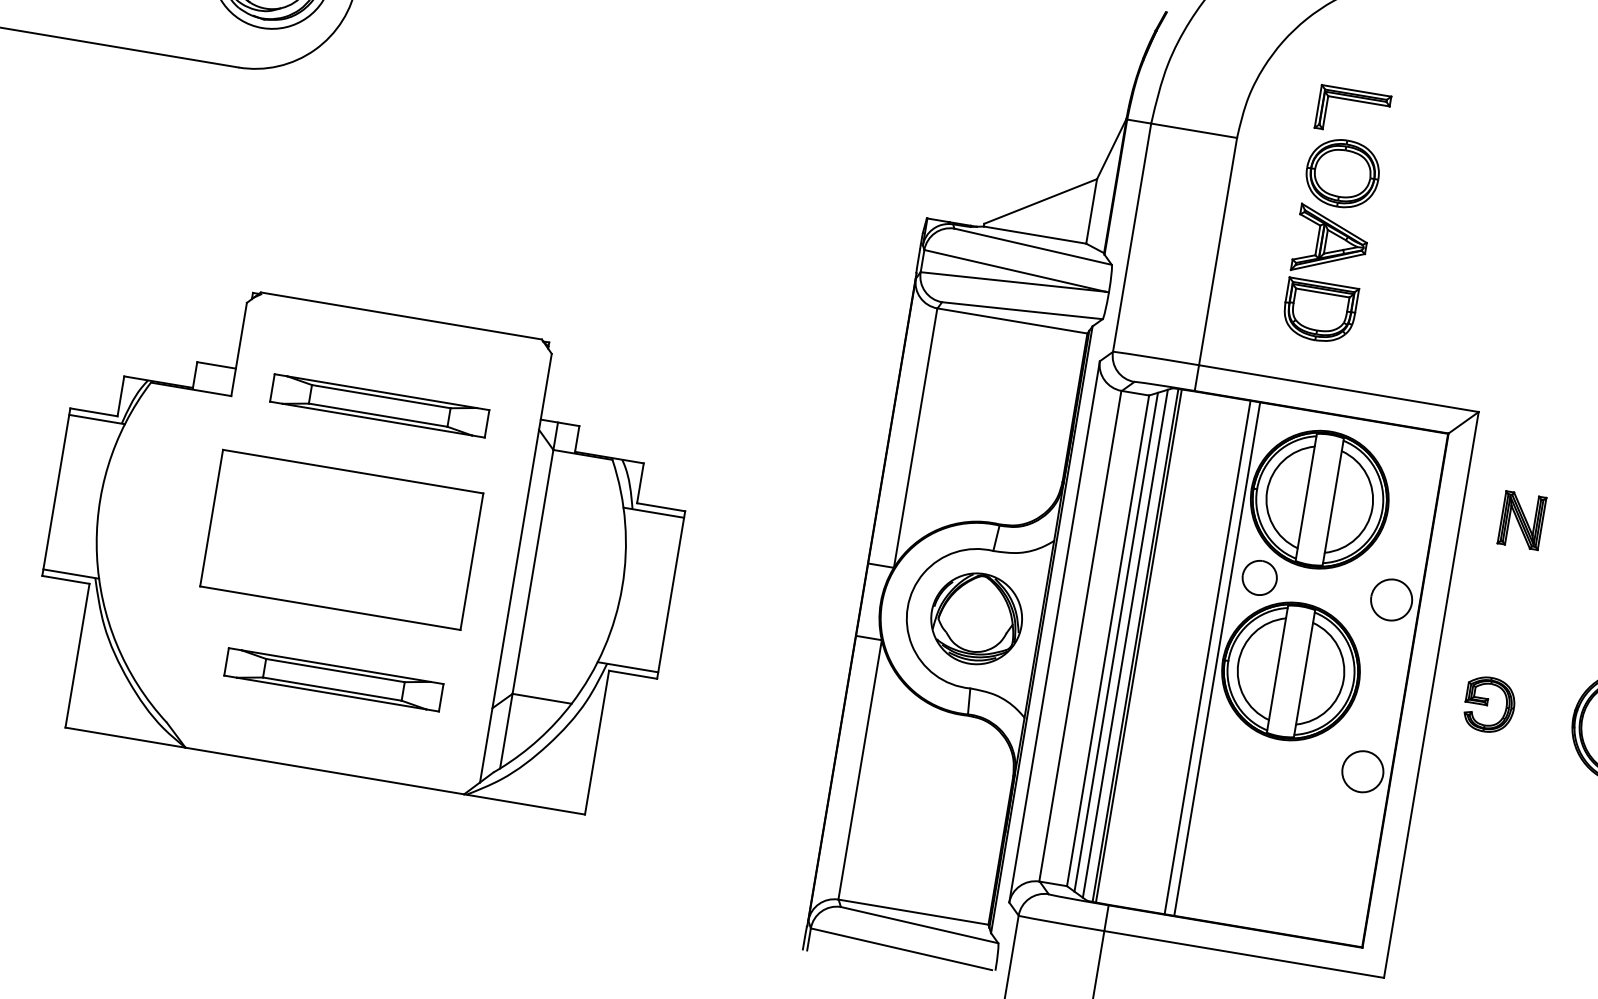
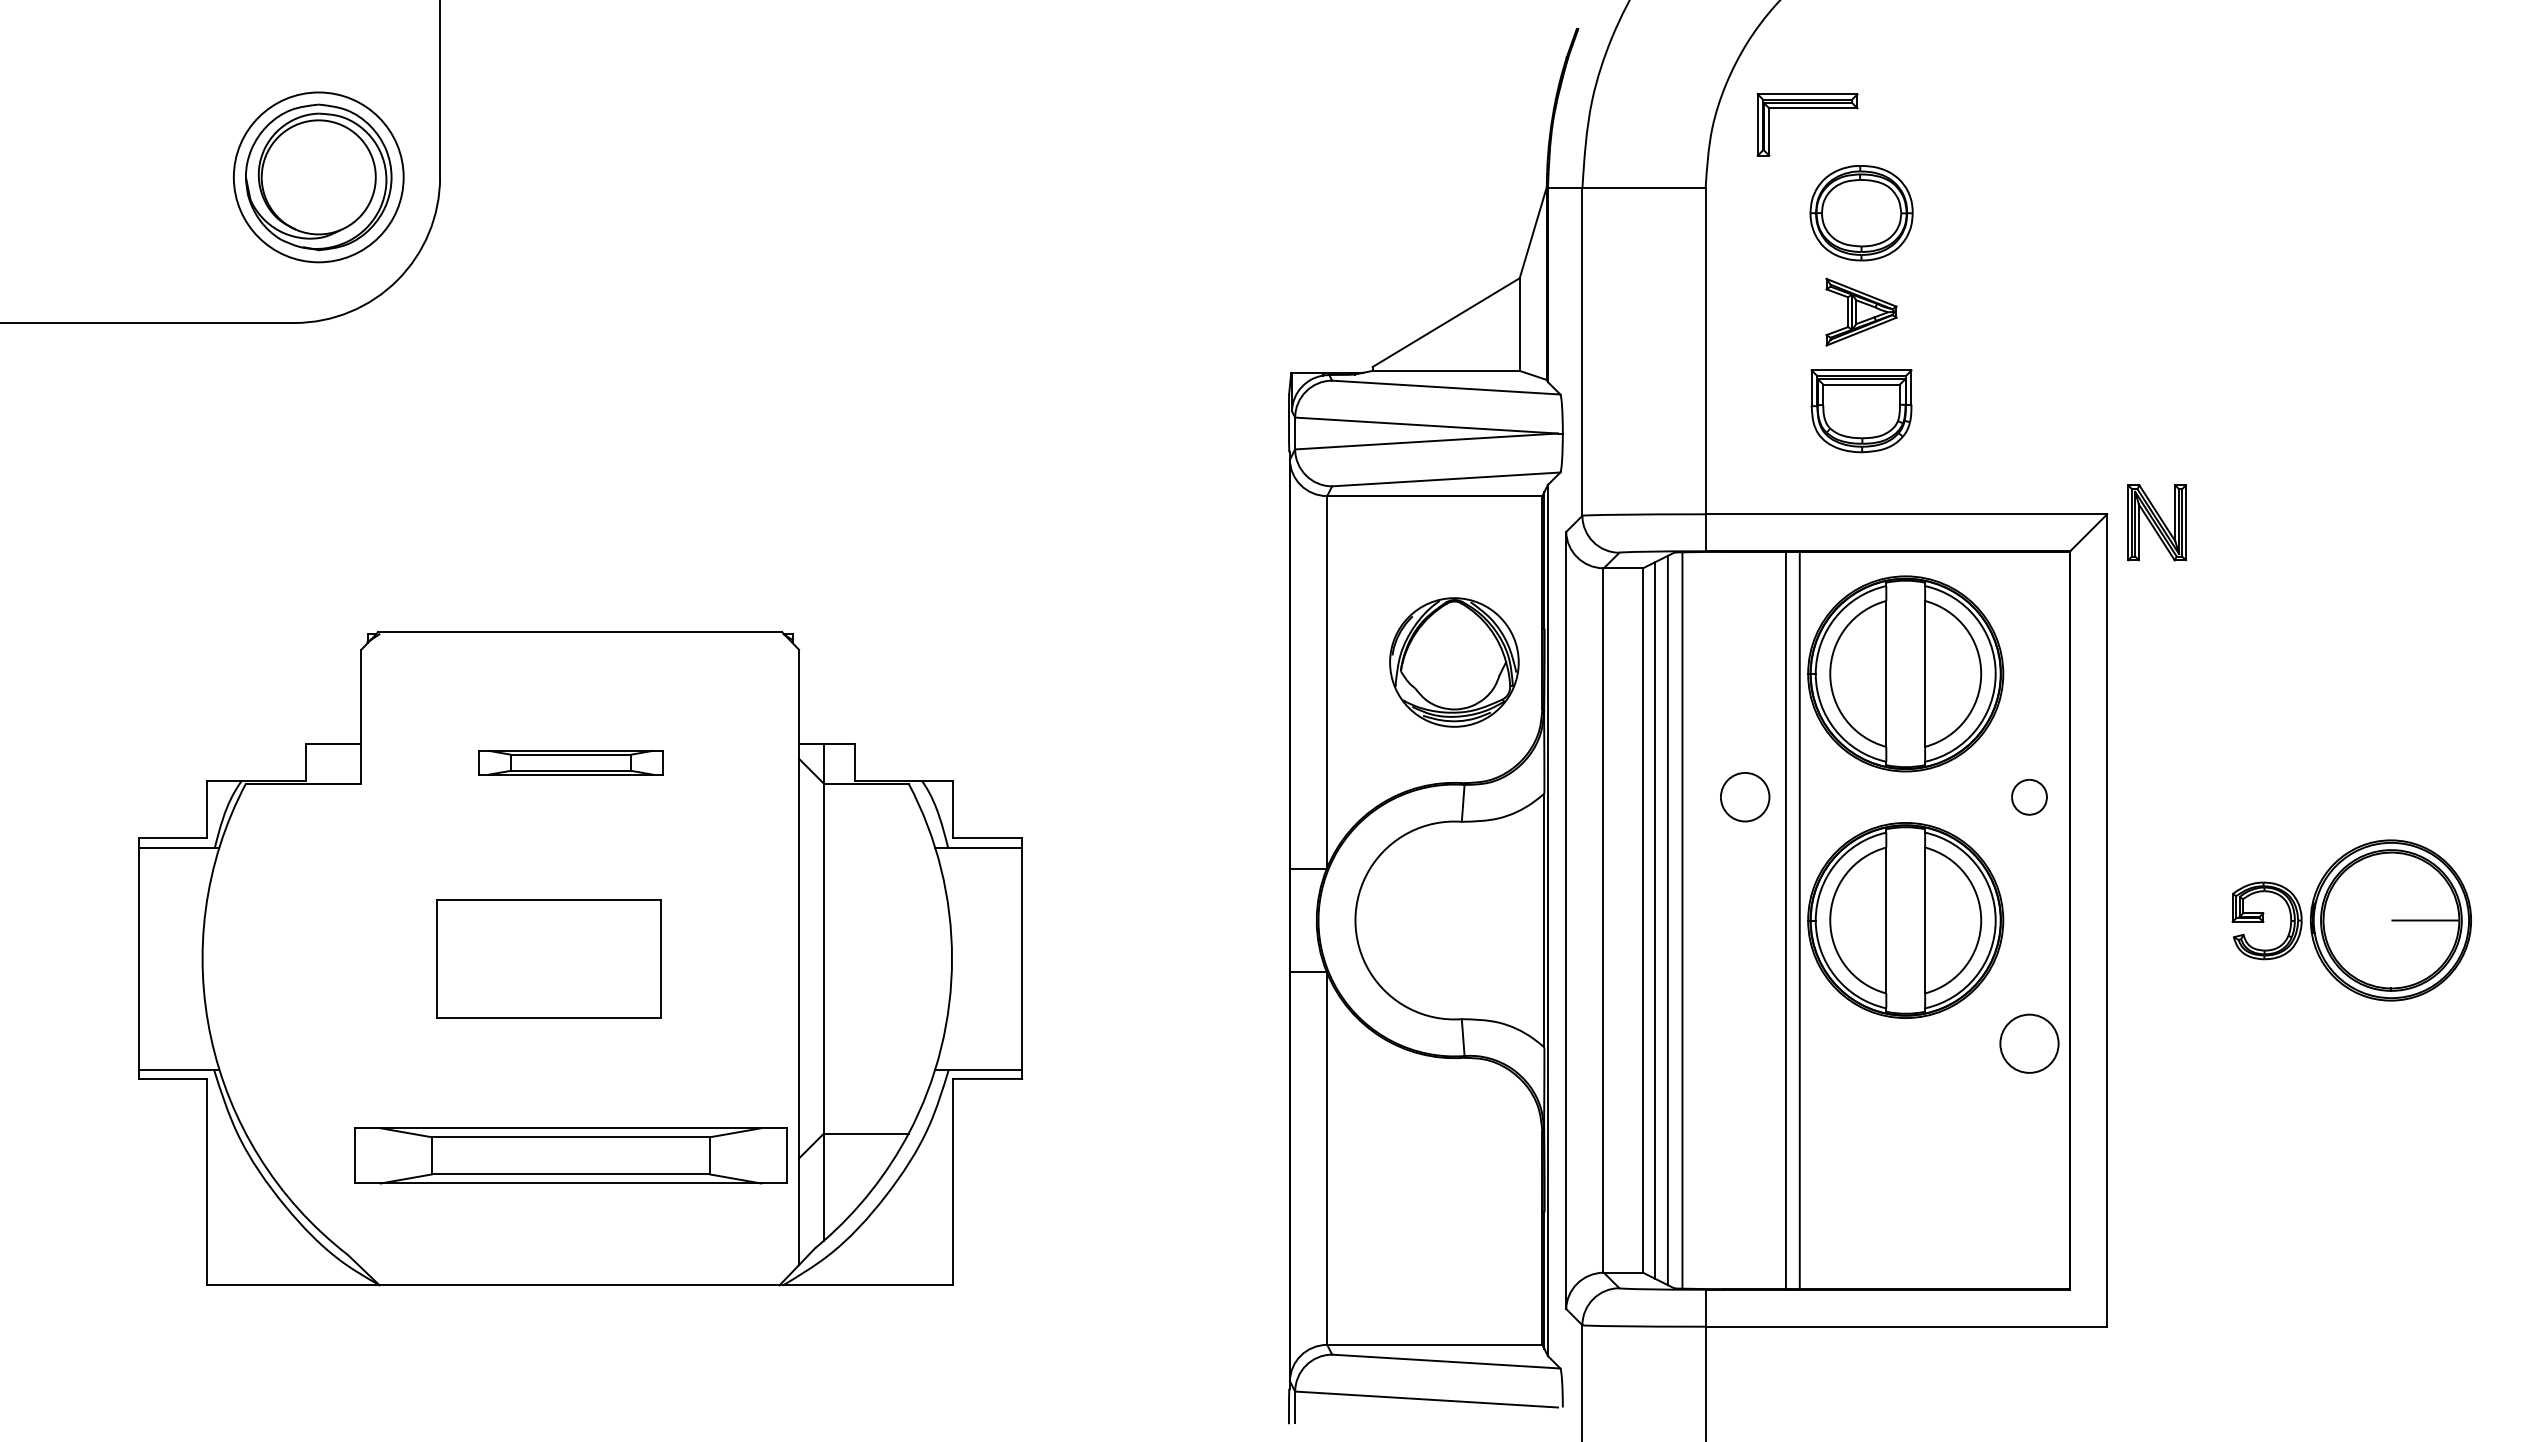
part: (1354, 100) -> (1807, 108), moved
part: (1331, 242) -> (1861, 311), size x0.7
part: (379, 405) -> (570, 762), size x0.6
part: (1521, 520) -> (2156, 522), moved
part: (341, 539) -> (548, 958), size x0.6
part: (1259, 578) -> (1745, 797), moved
part: (1391, 600) -> (2029, 797), size x0.6
part: (976, 618) -> (1454, 662), moved
line: (1139, 646) -> (1687, 920), removed
part: (333, 679) -> (570, 1155), size x1.4
part: (1489, 704) -> (2266, 920), moved

